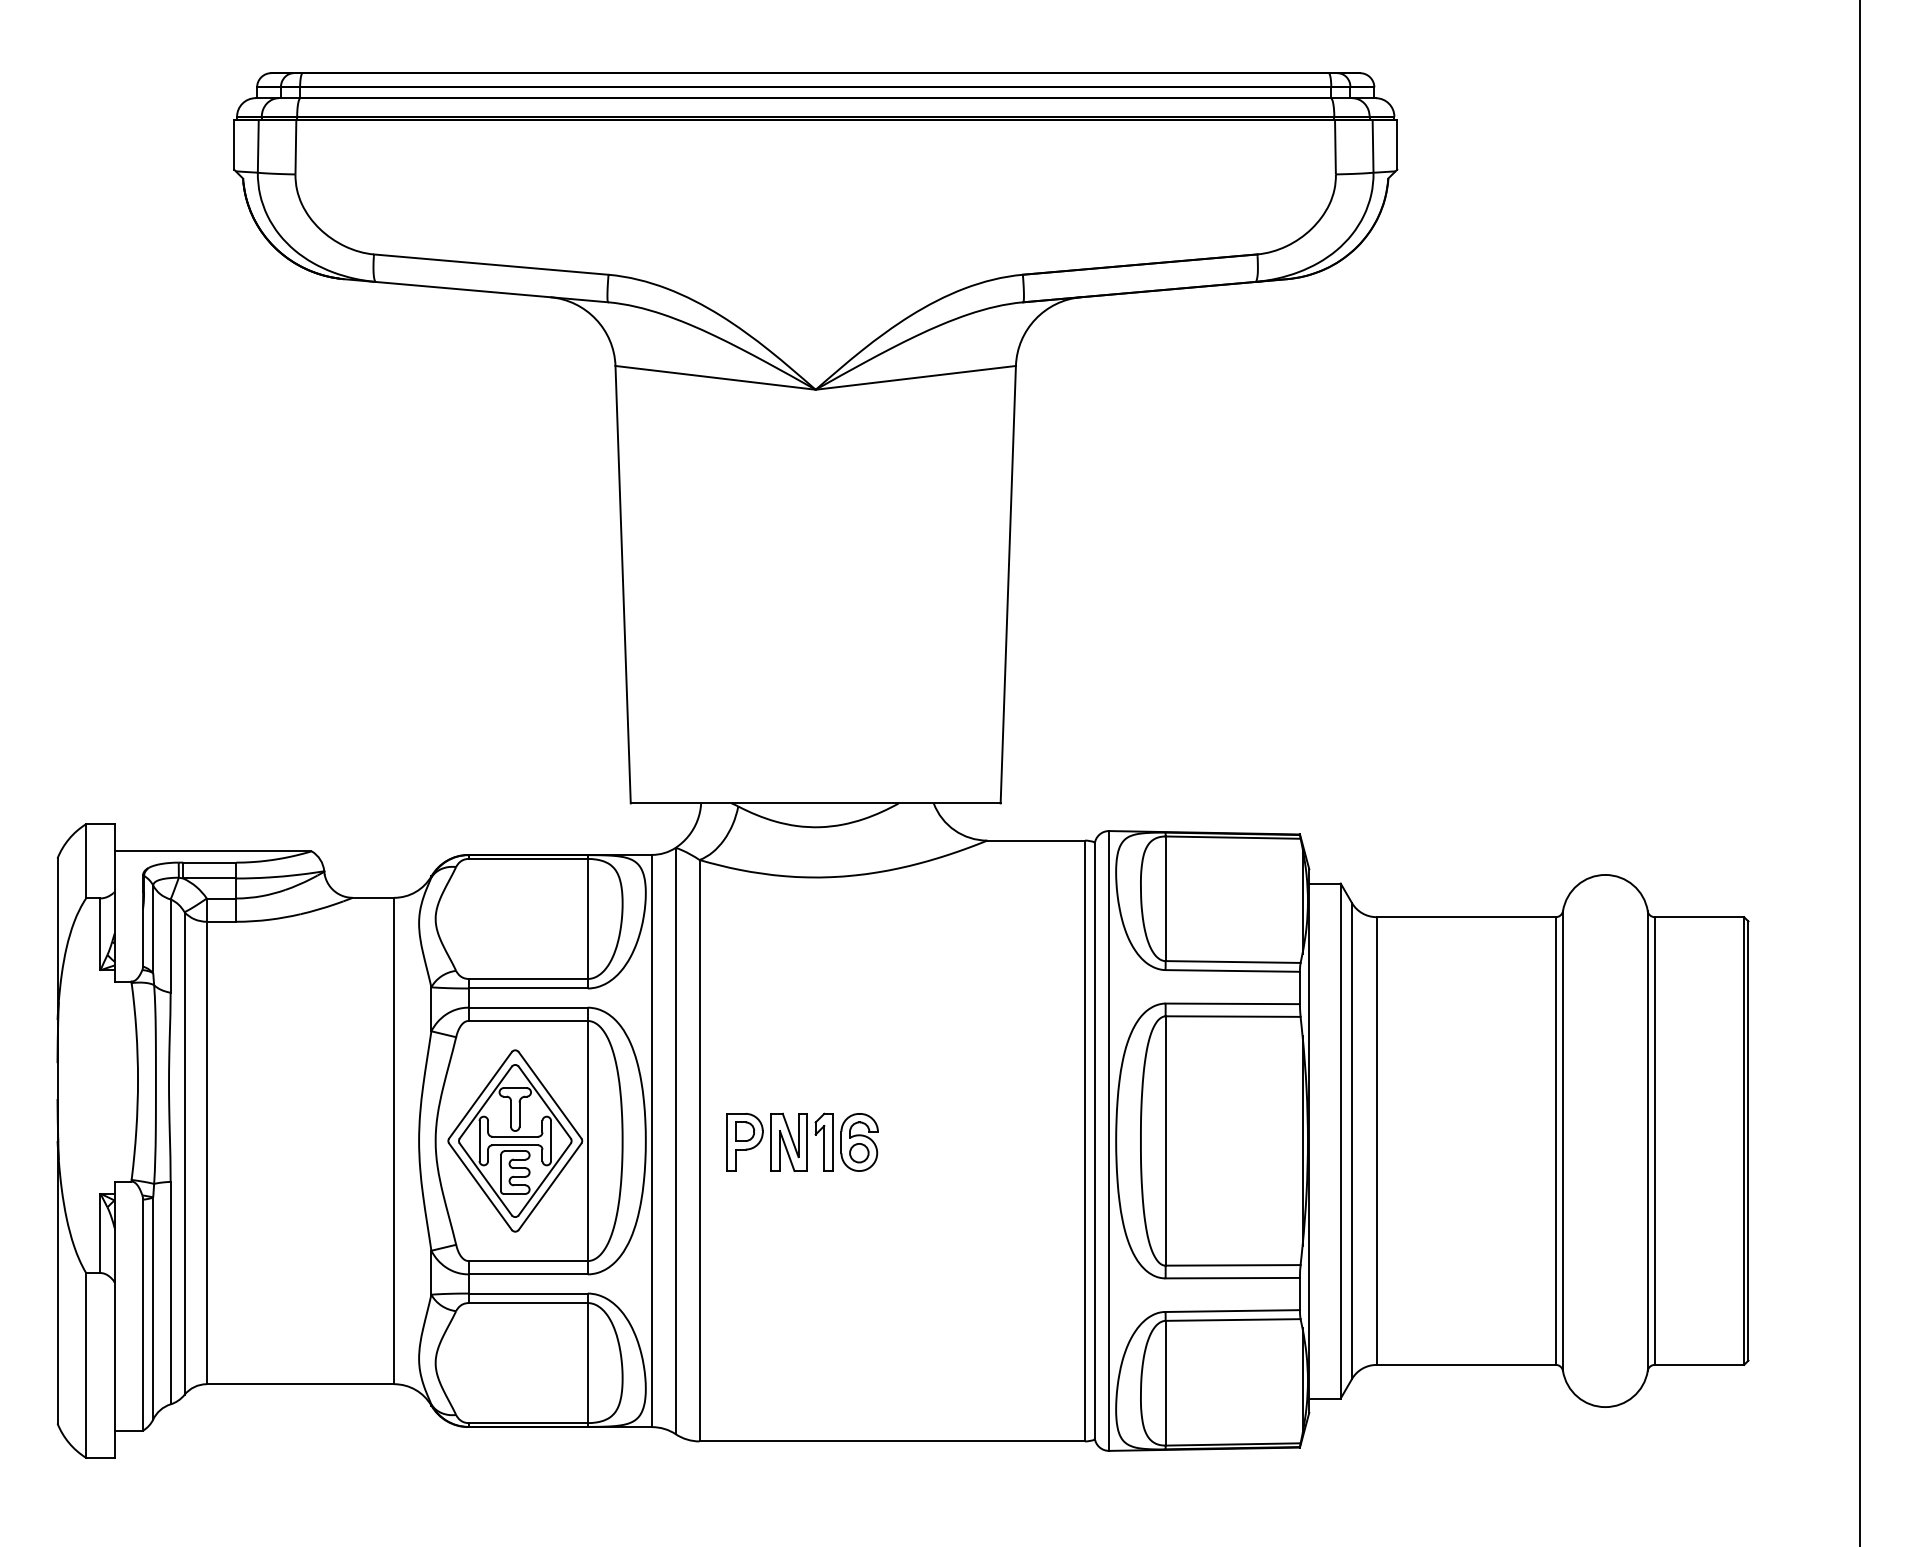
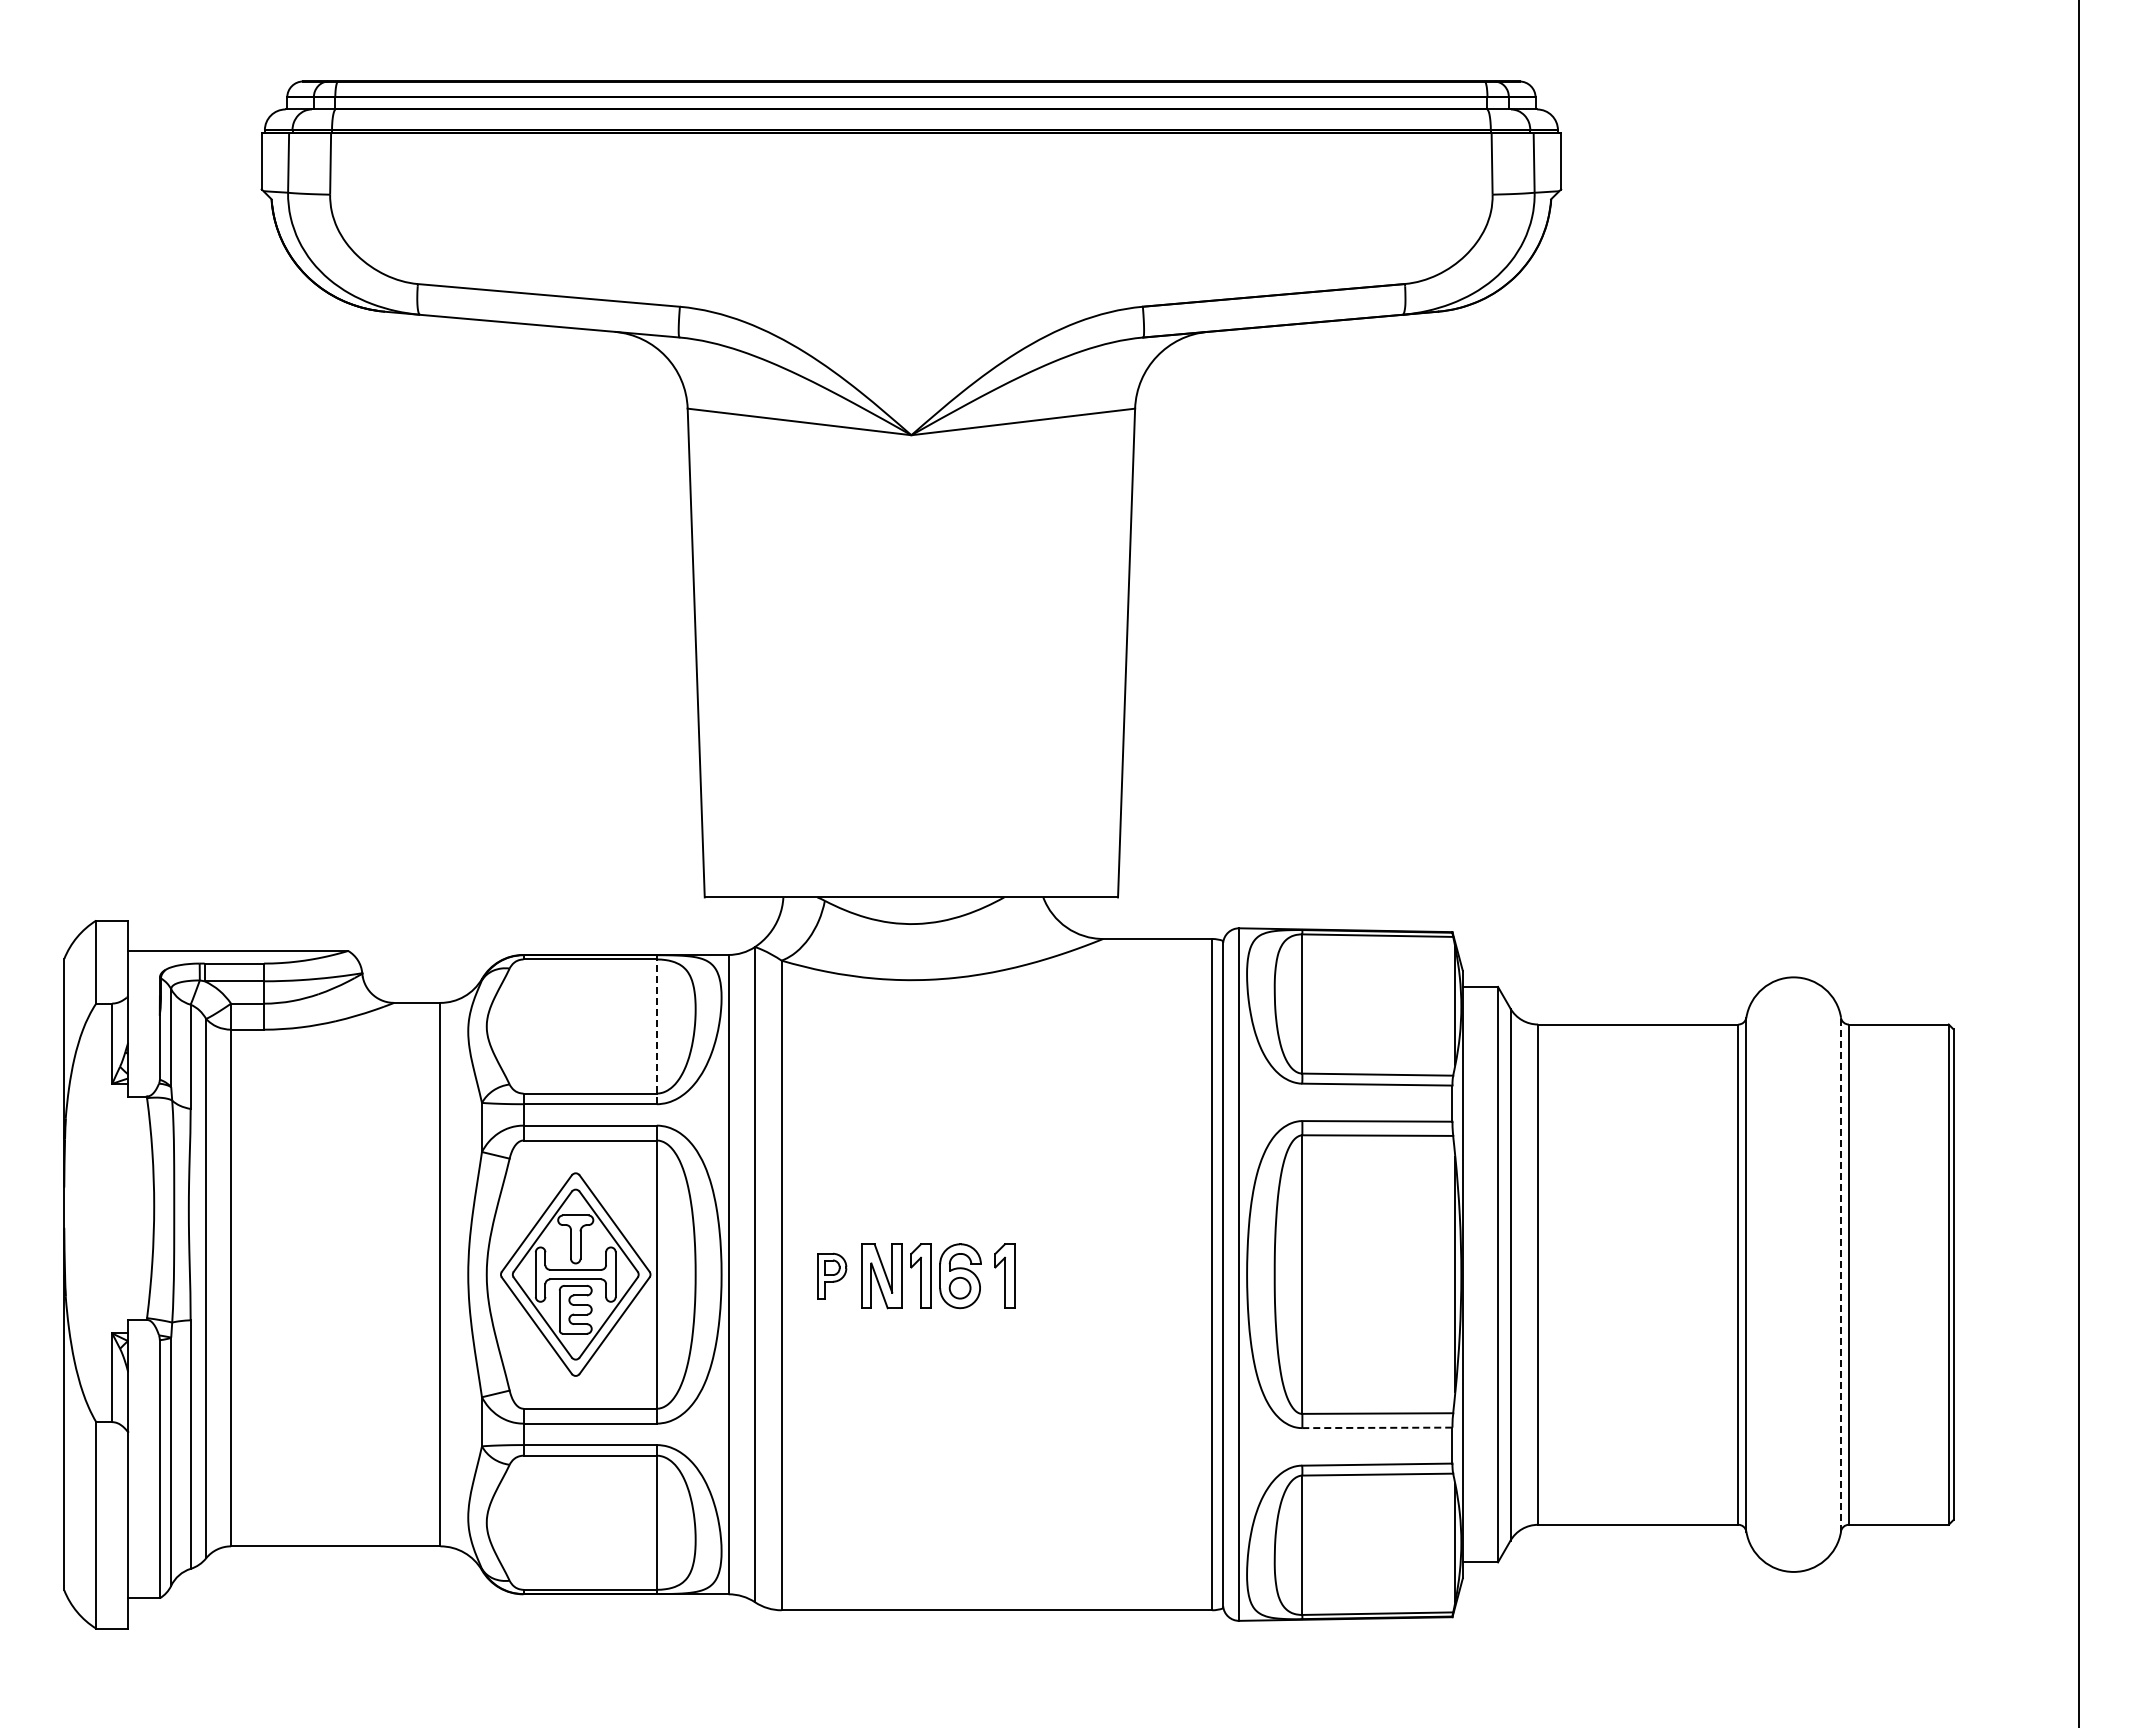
line: (587, 921) -> (656, 1029), solid -> dashed
line: (1648, 1140) -> (1841, 1274), solid -> dashed
part: (745, 1141) -> (832, 1275), size x0.7
part: (899, 1141) -> (1004, 1275), added
line: (1232, 1277) -> (1377, 1427), solid -> dashed

